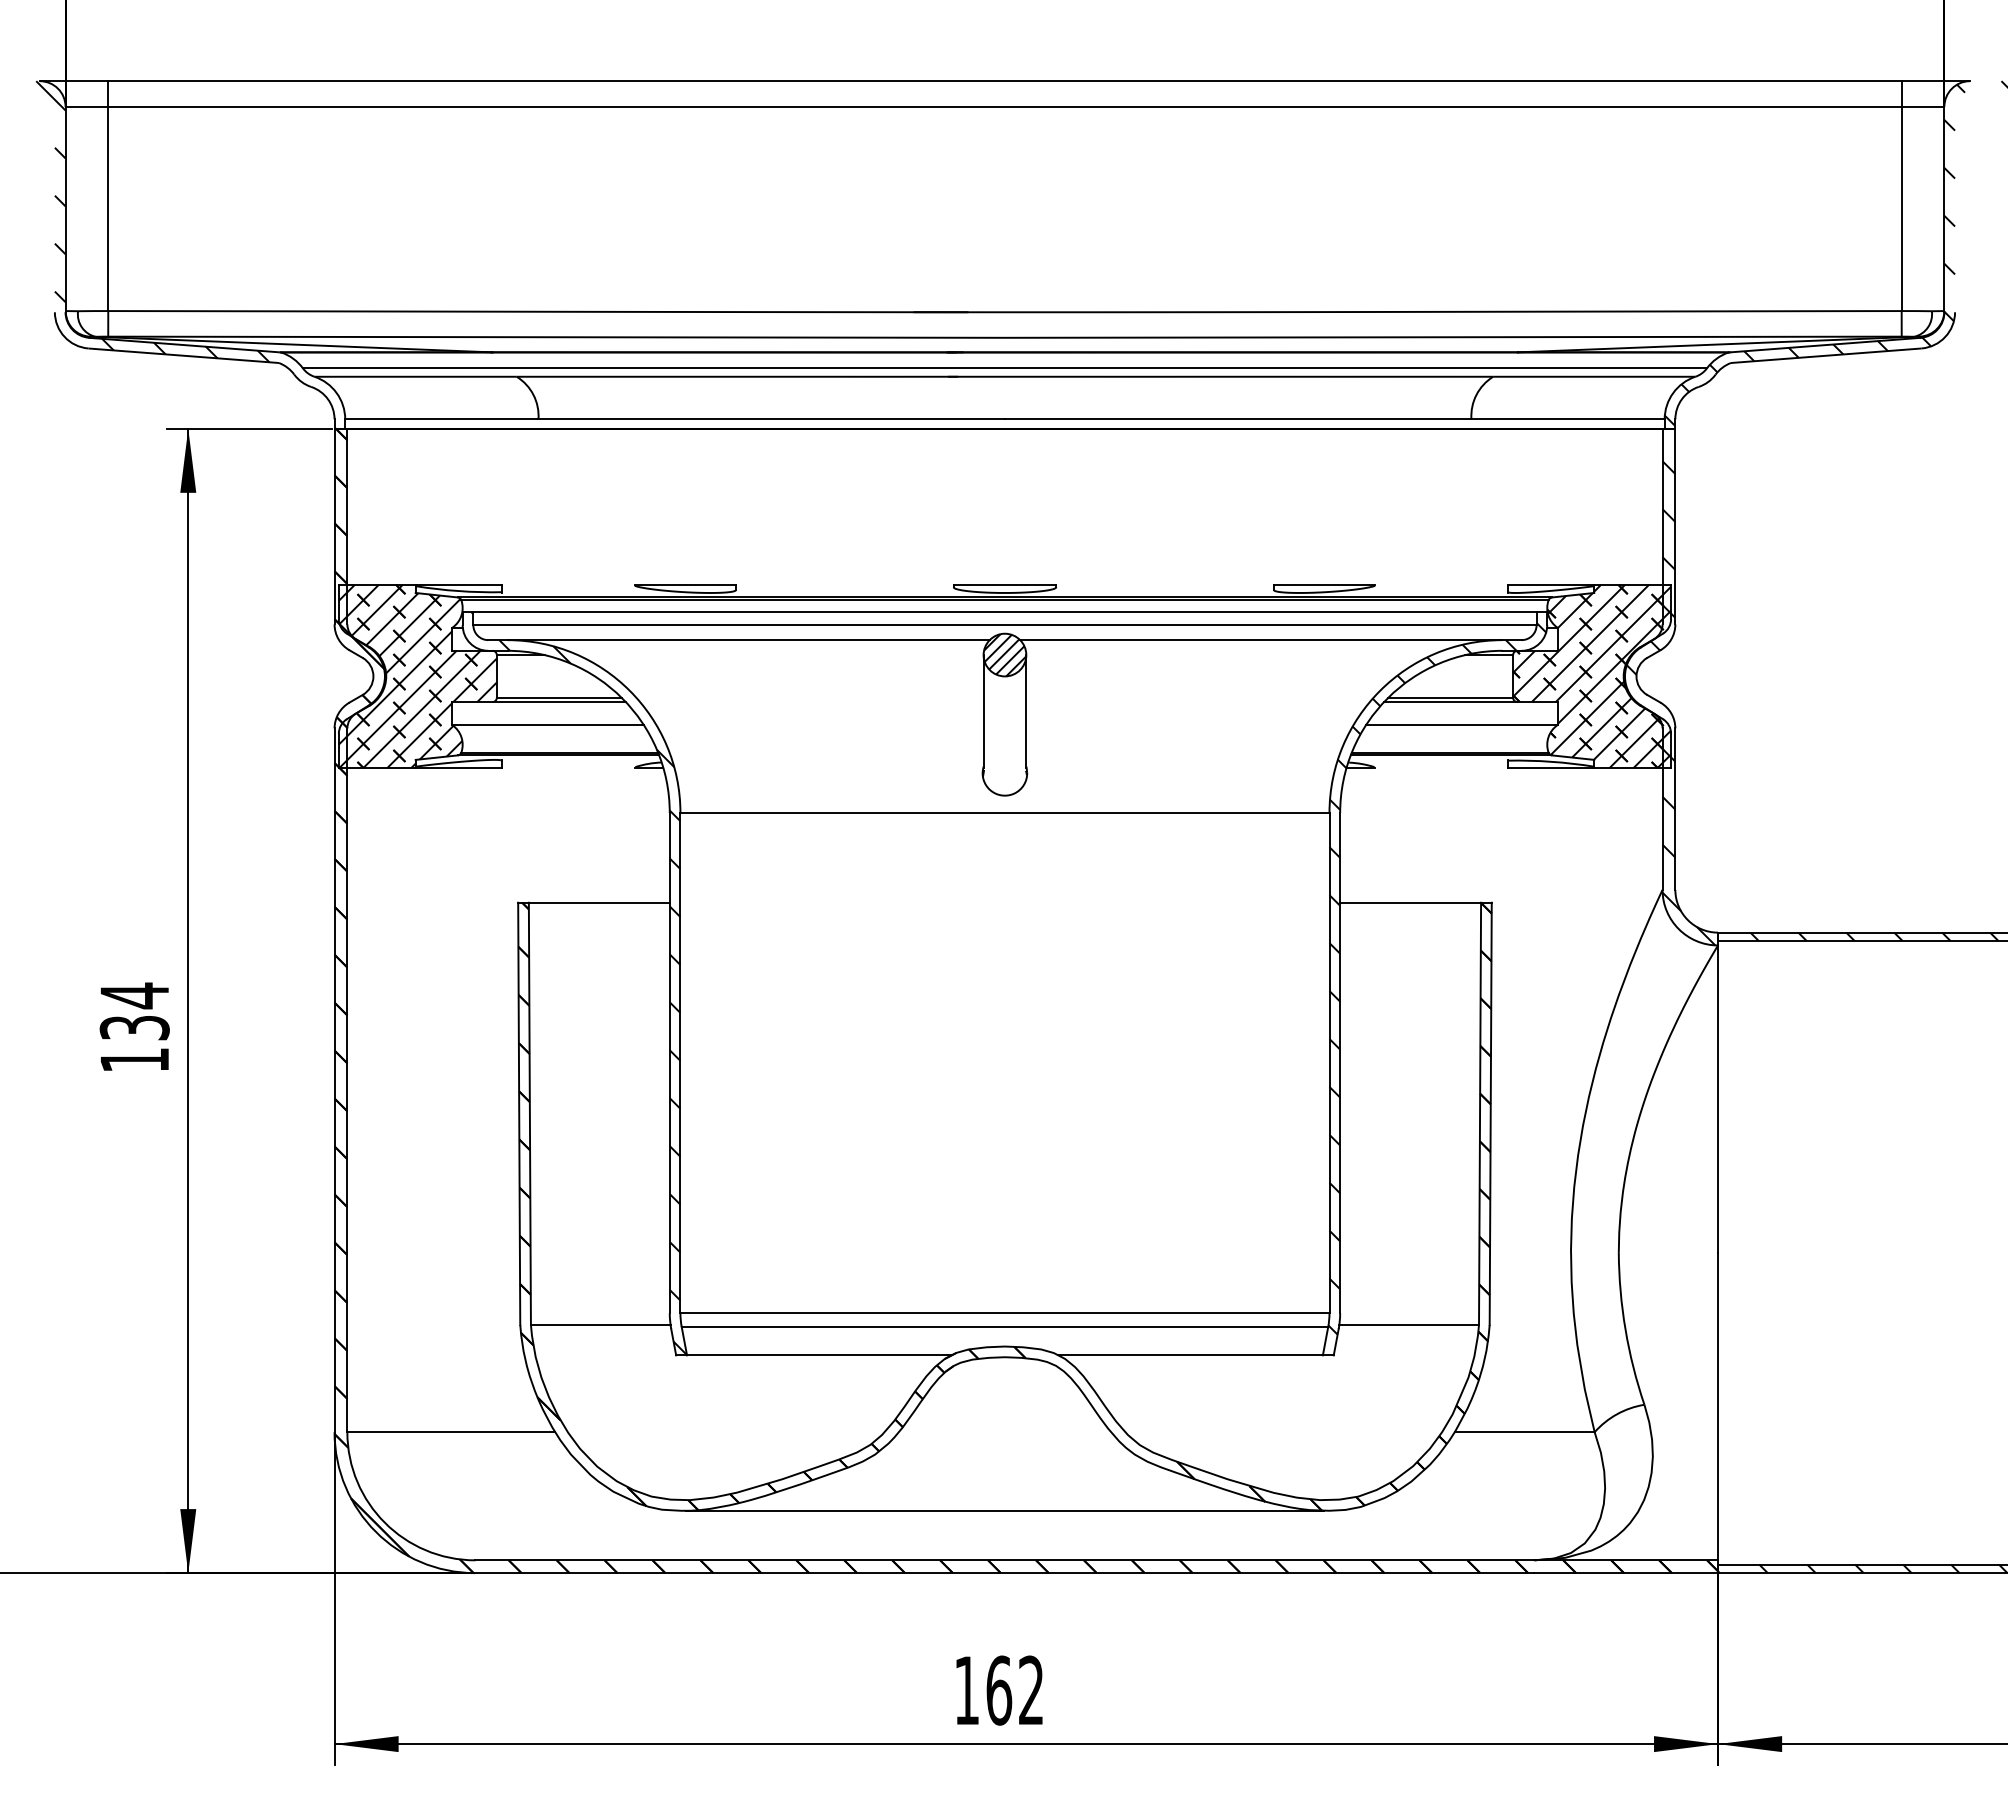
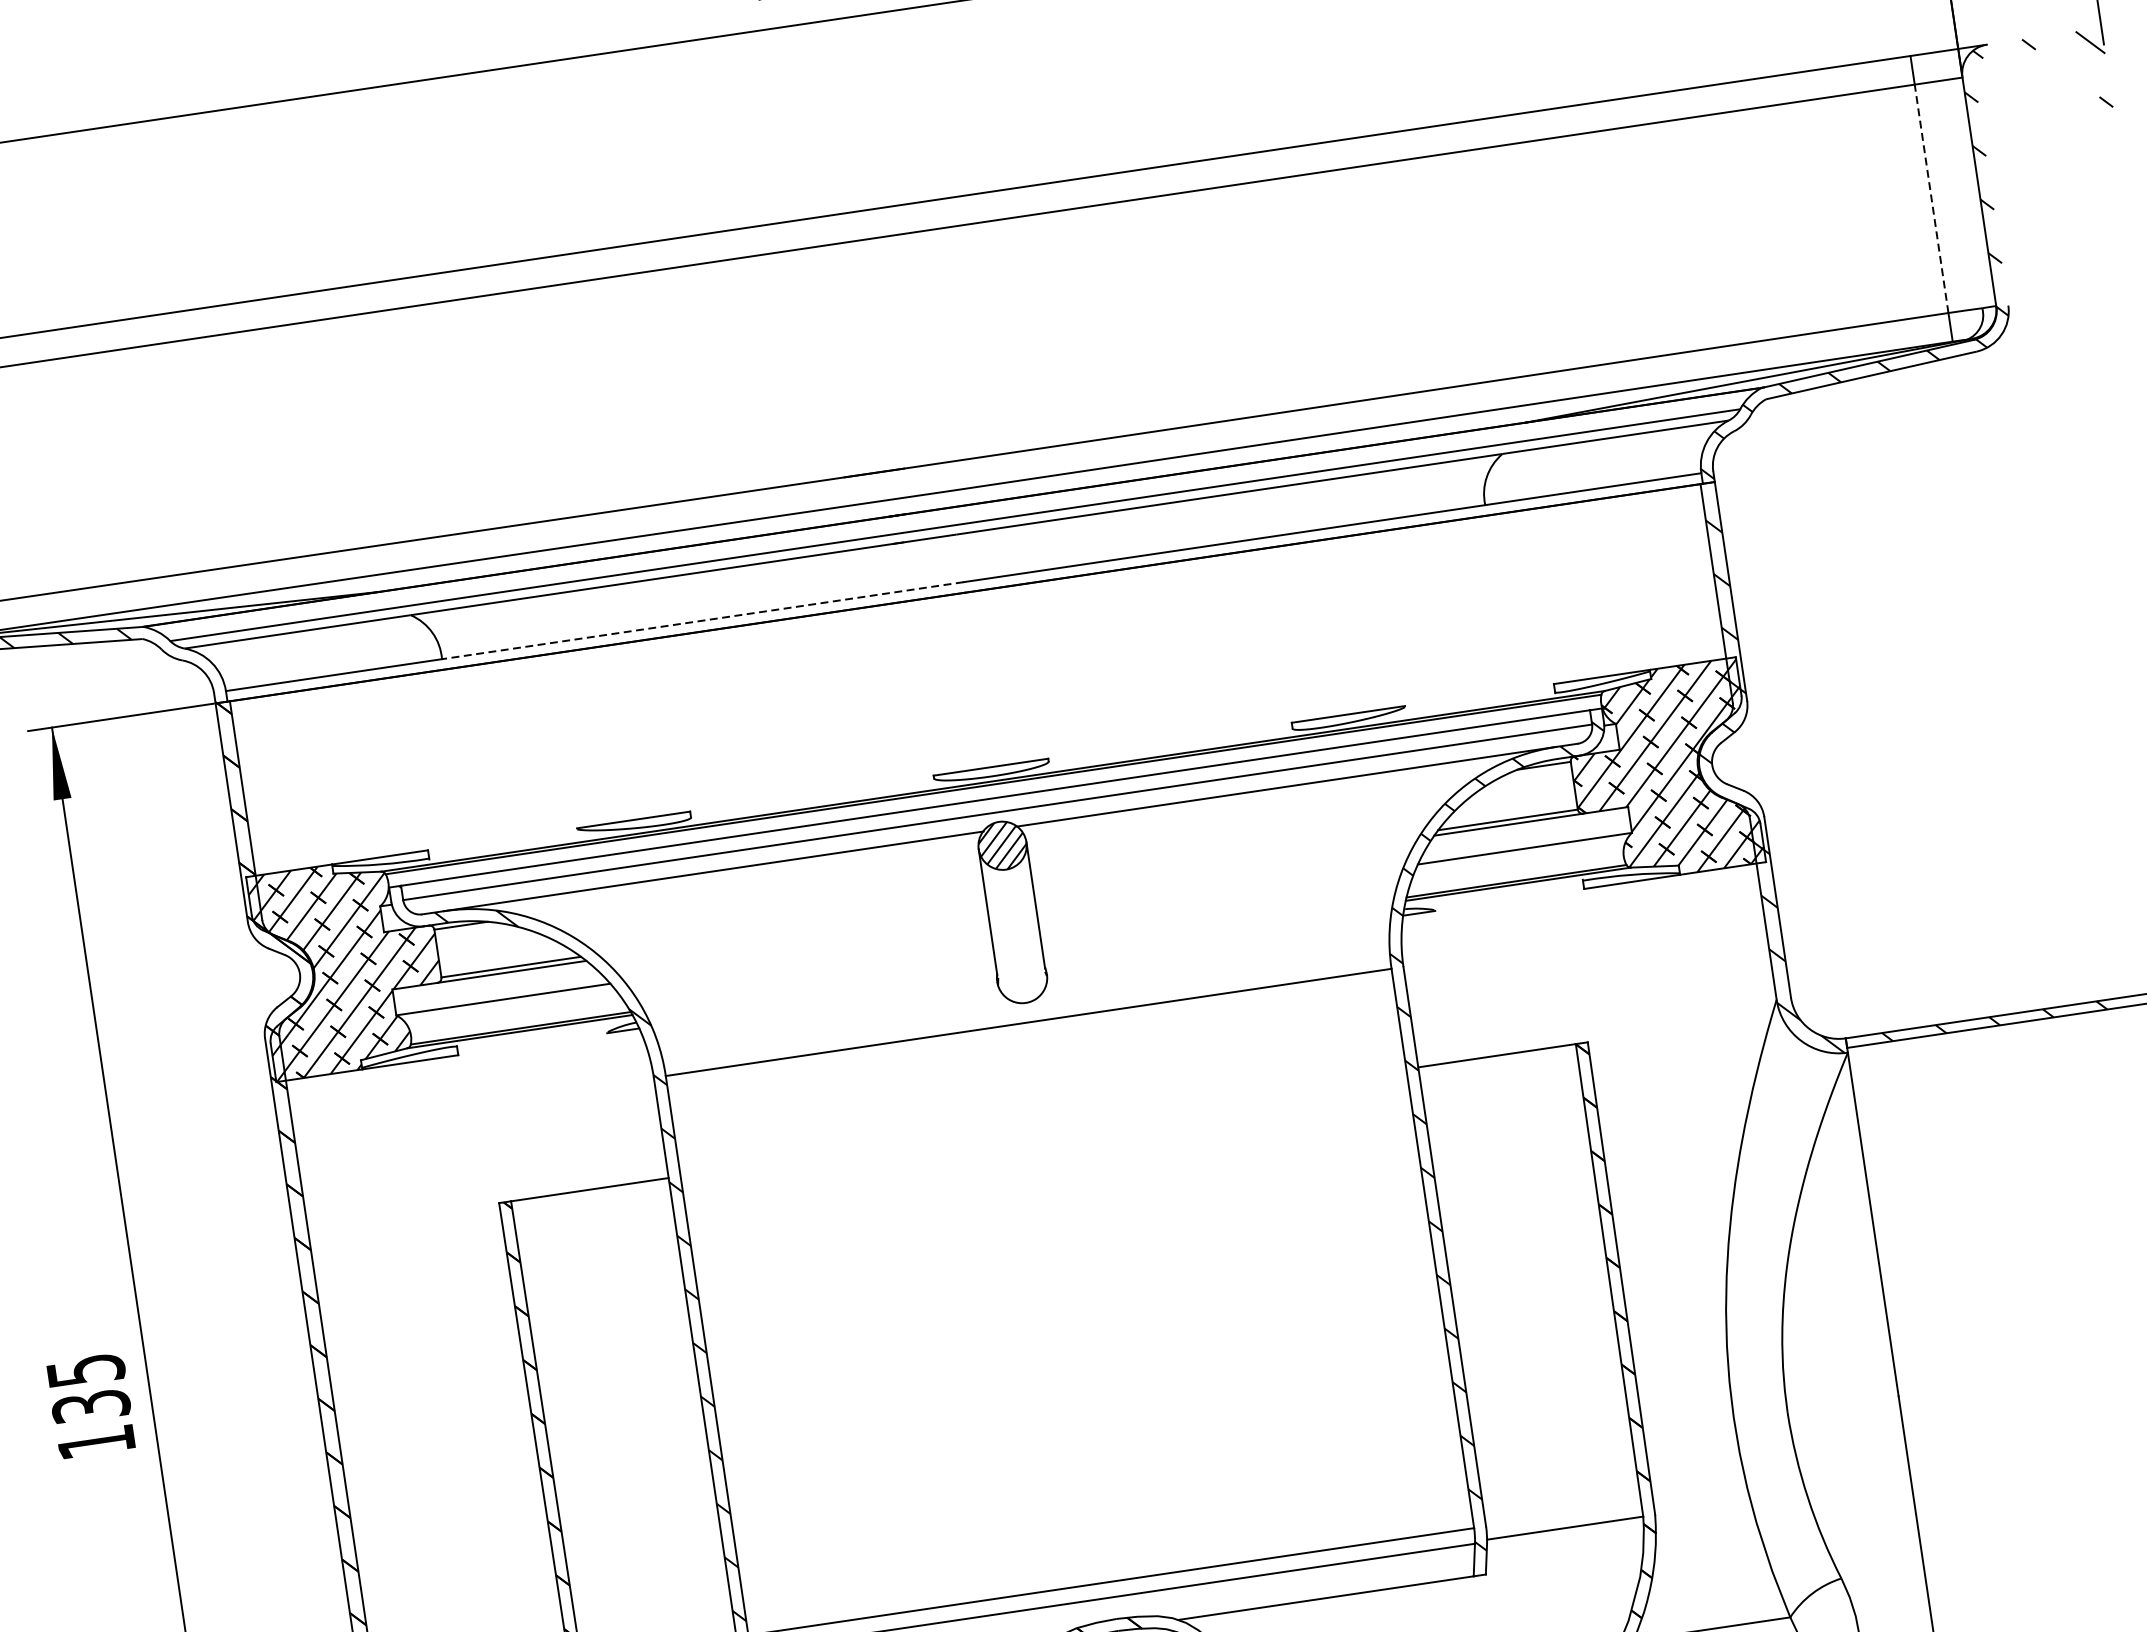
line: (1901, 208) -> (1931, 198), solid -> dashed
line: (771, 419) -> (702, 620), solid -> dashed
text: (134, 995) -> (85, 1370), 134 -> 135

